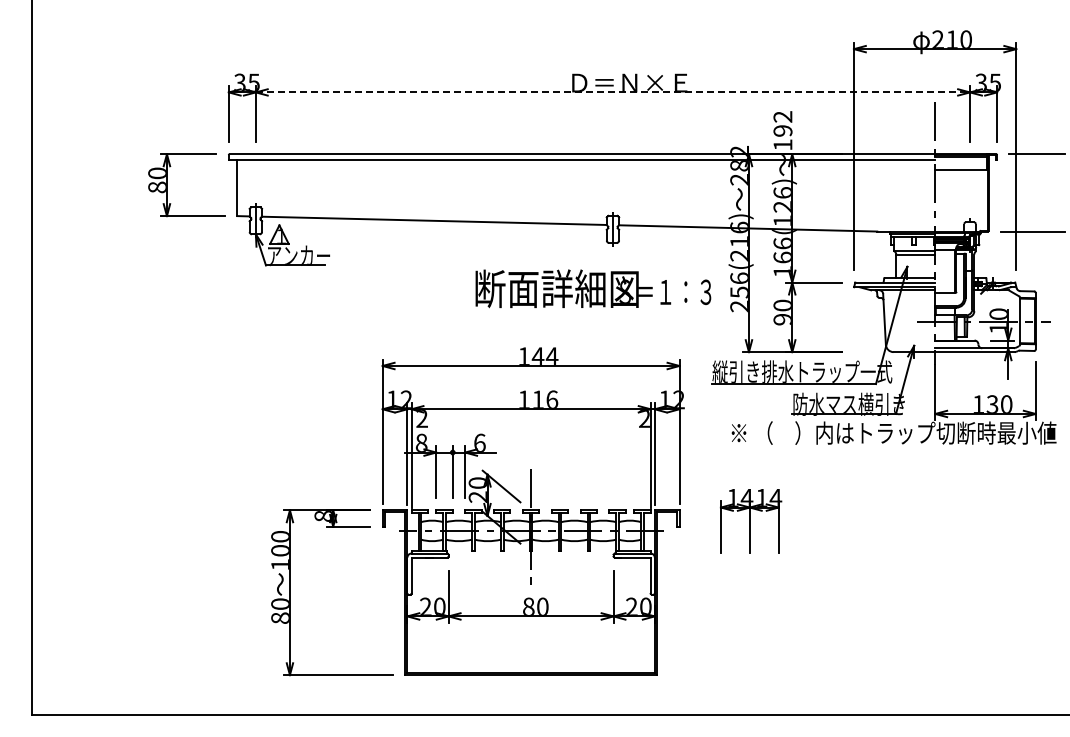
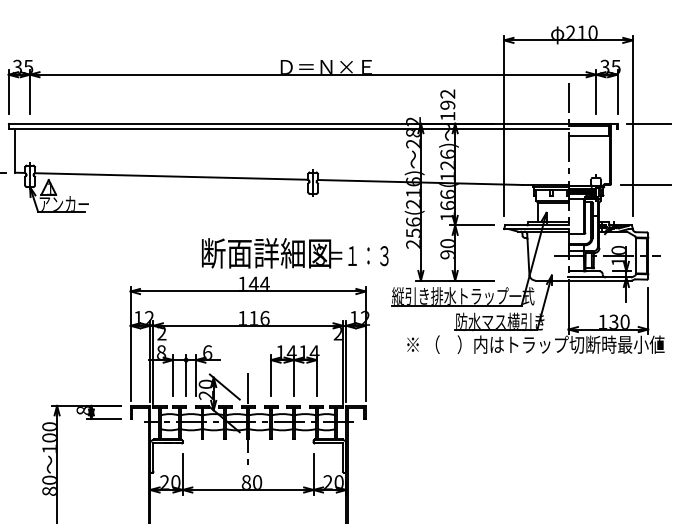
line: (613, 92) -> (313, 74), dashed -> solid
text: (593, 288) -> (295, 253), moved
part: (750, 521) -> (294, 371), moved

